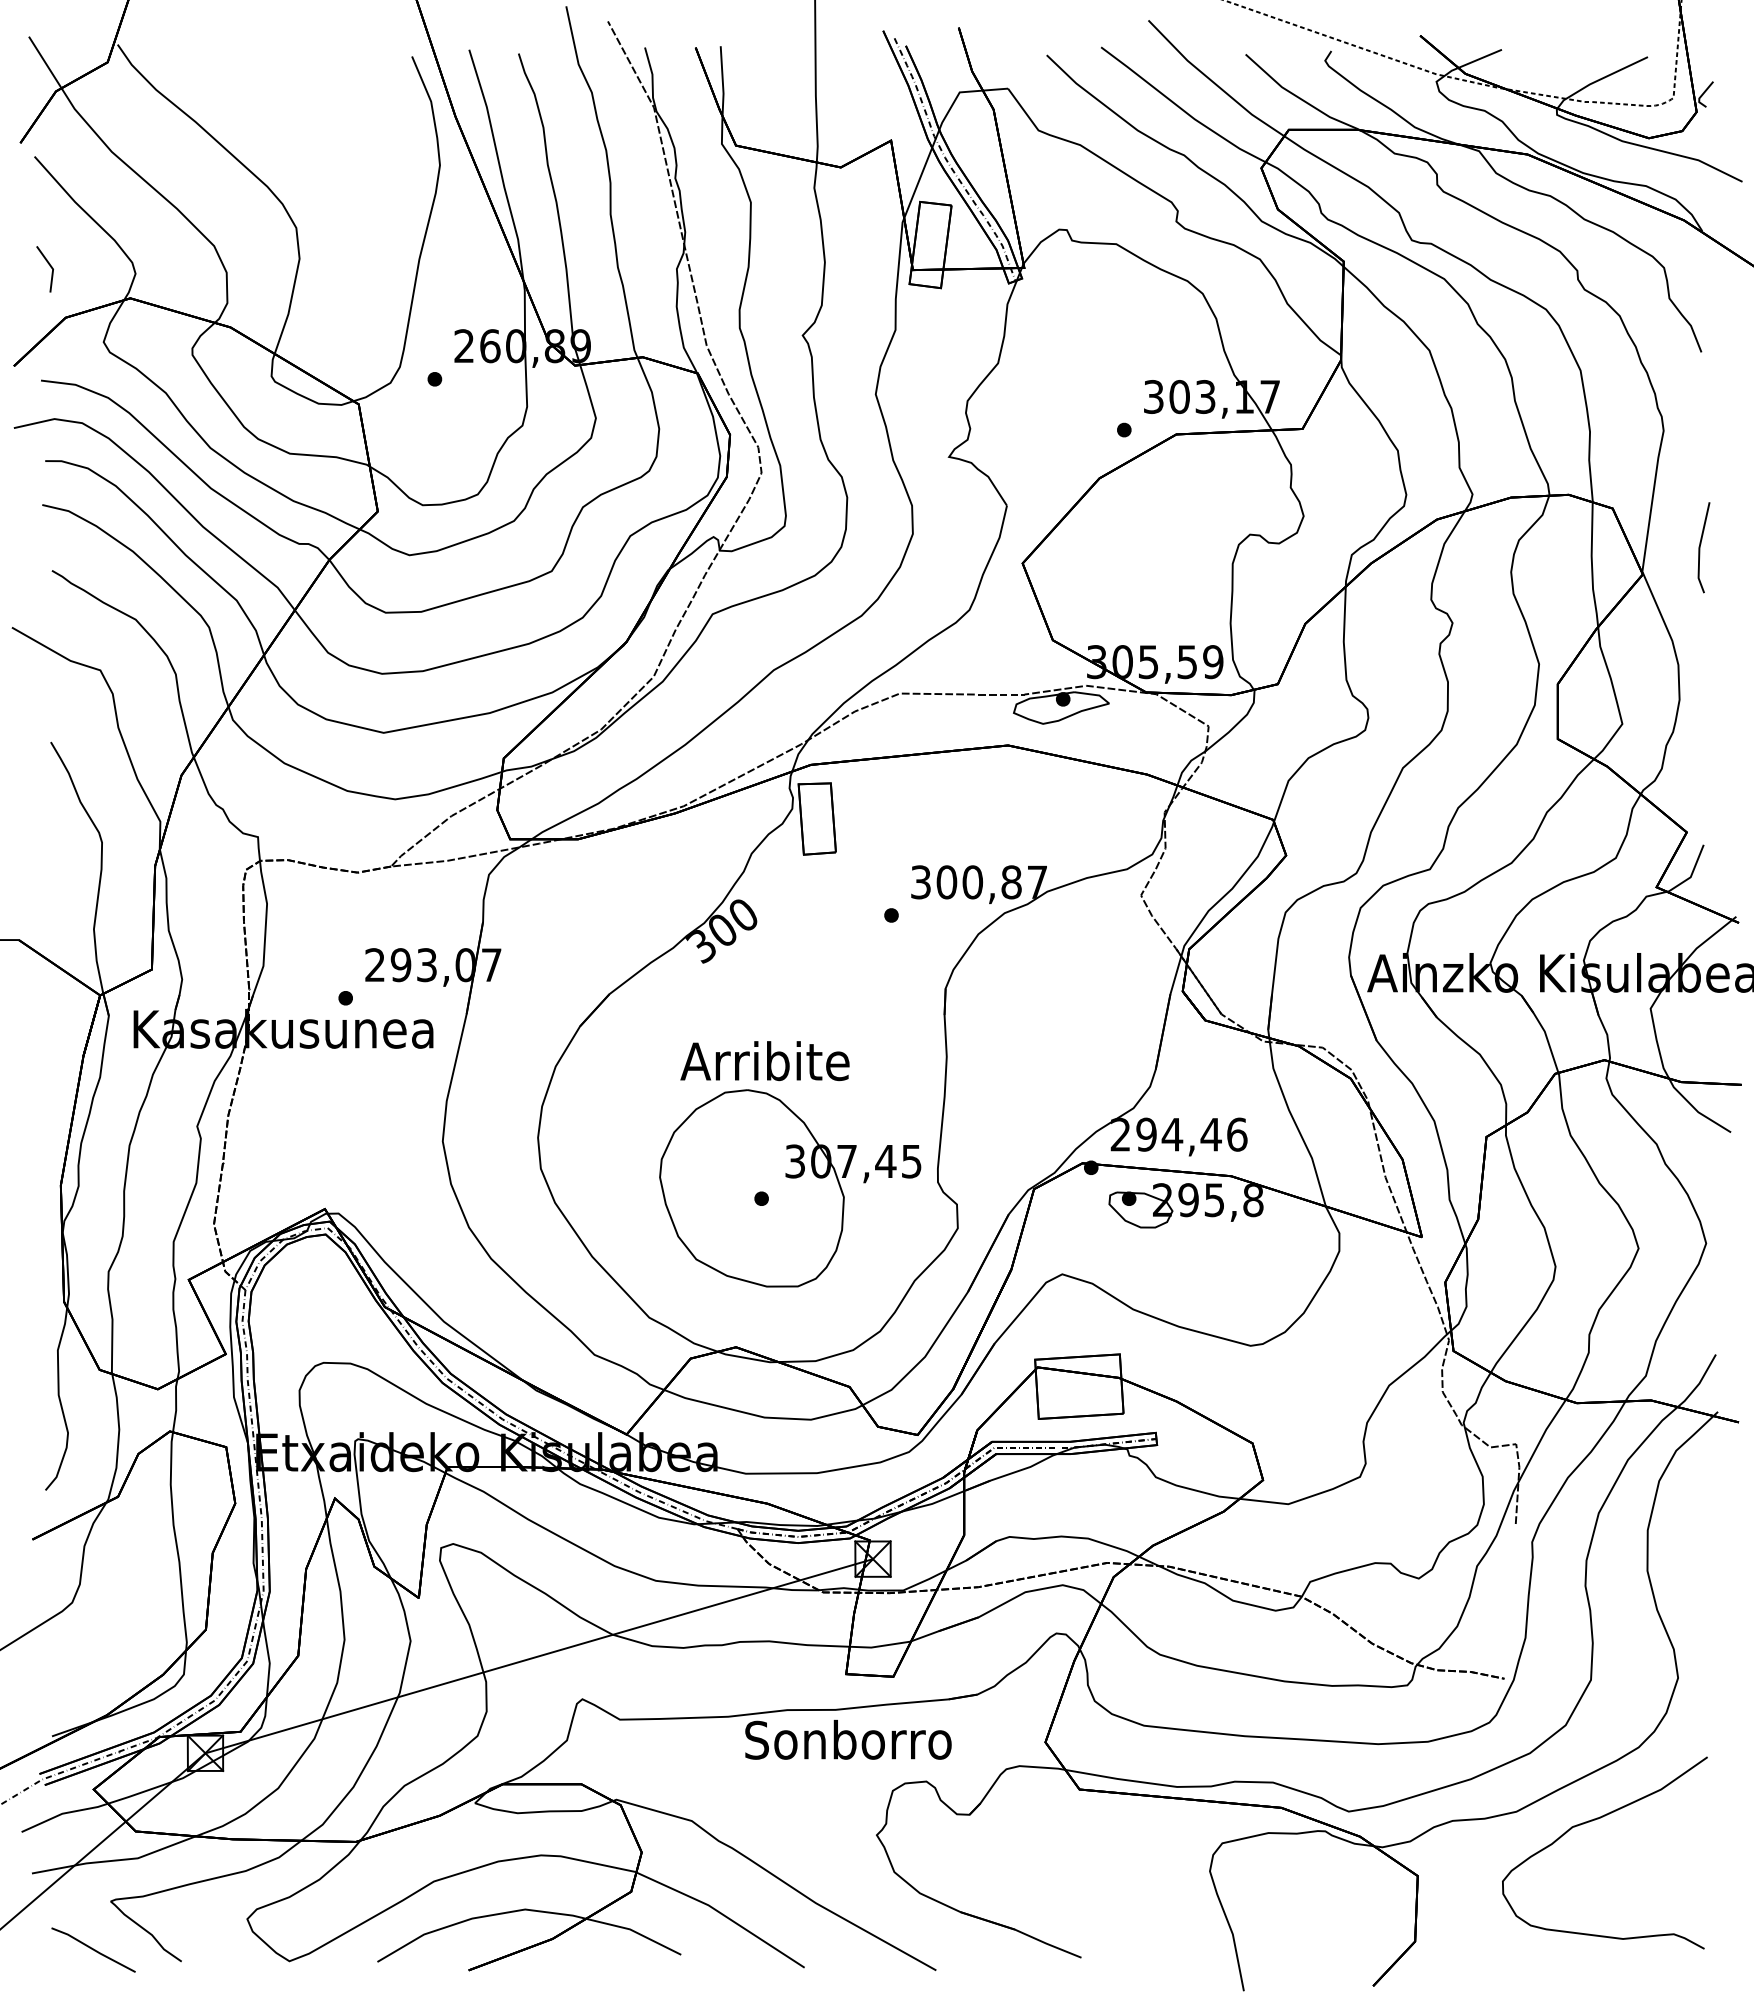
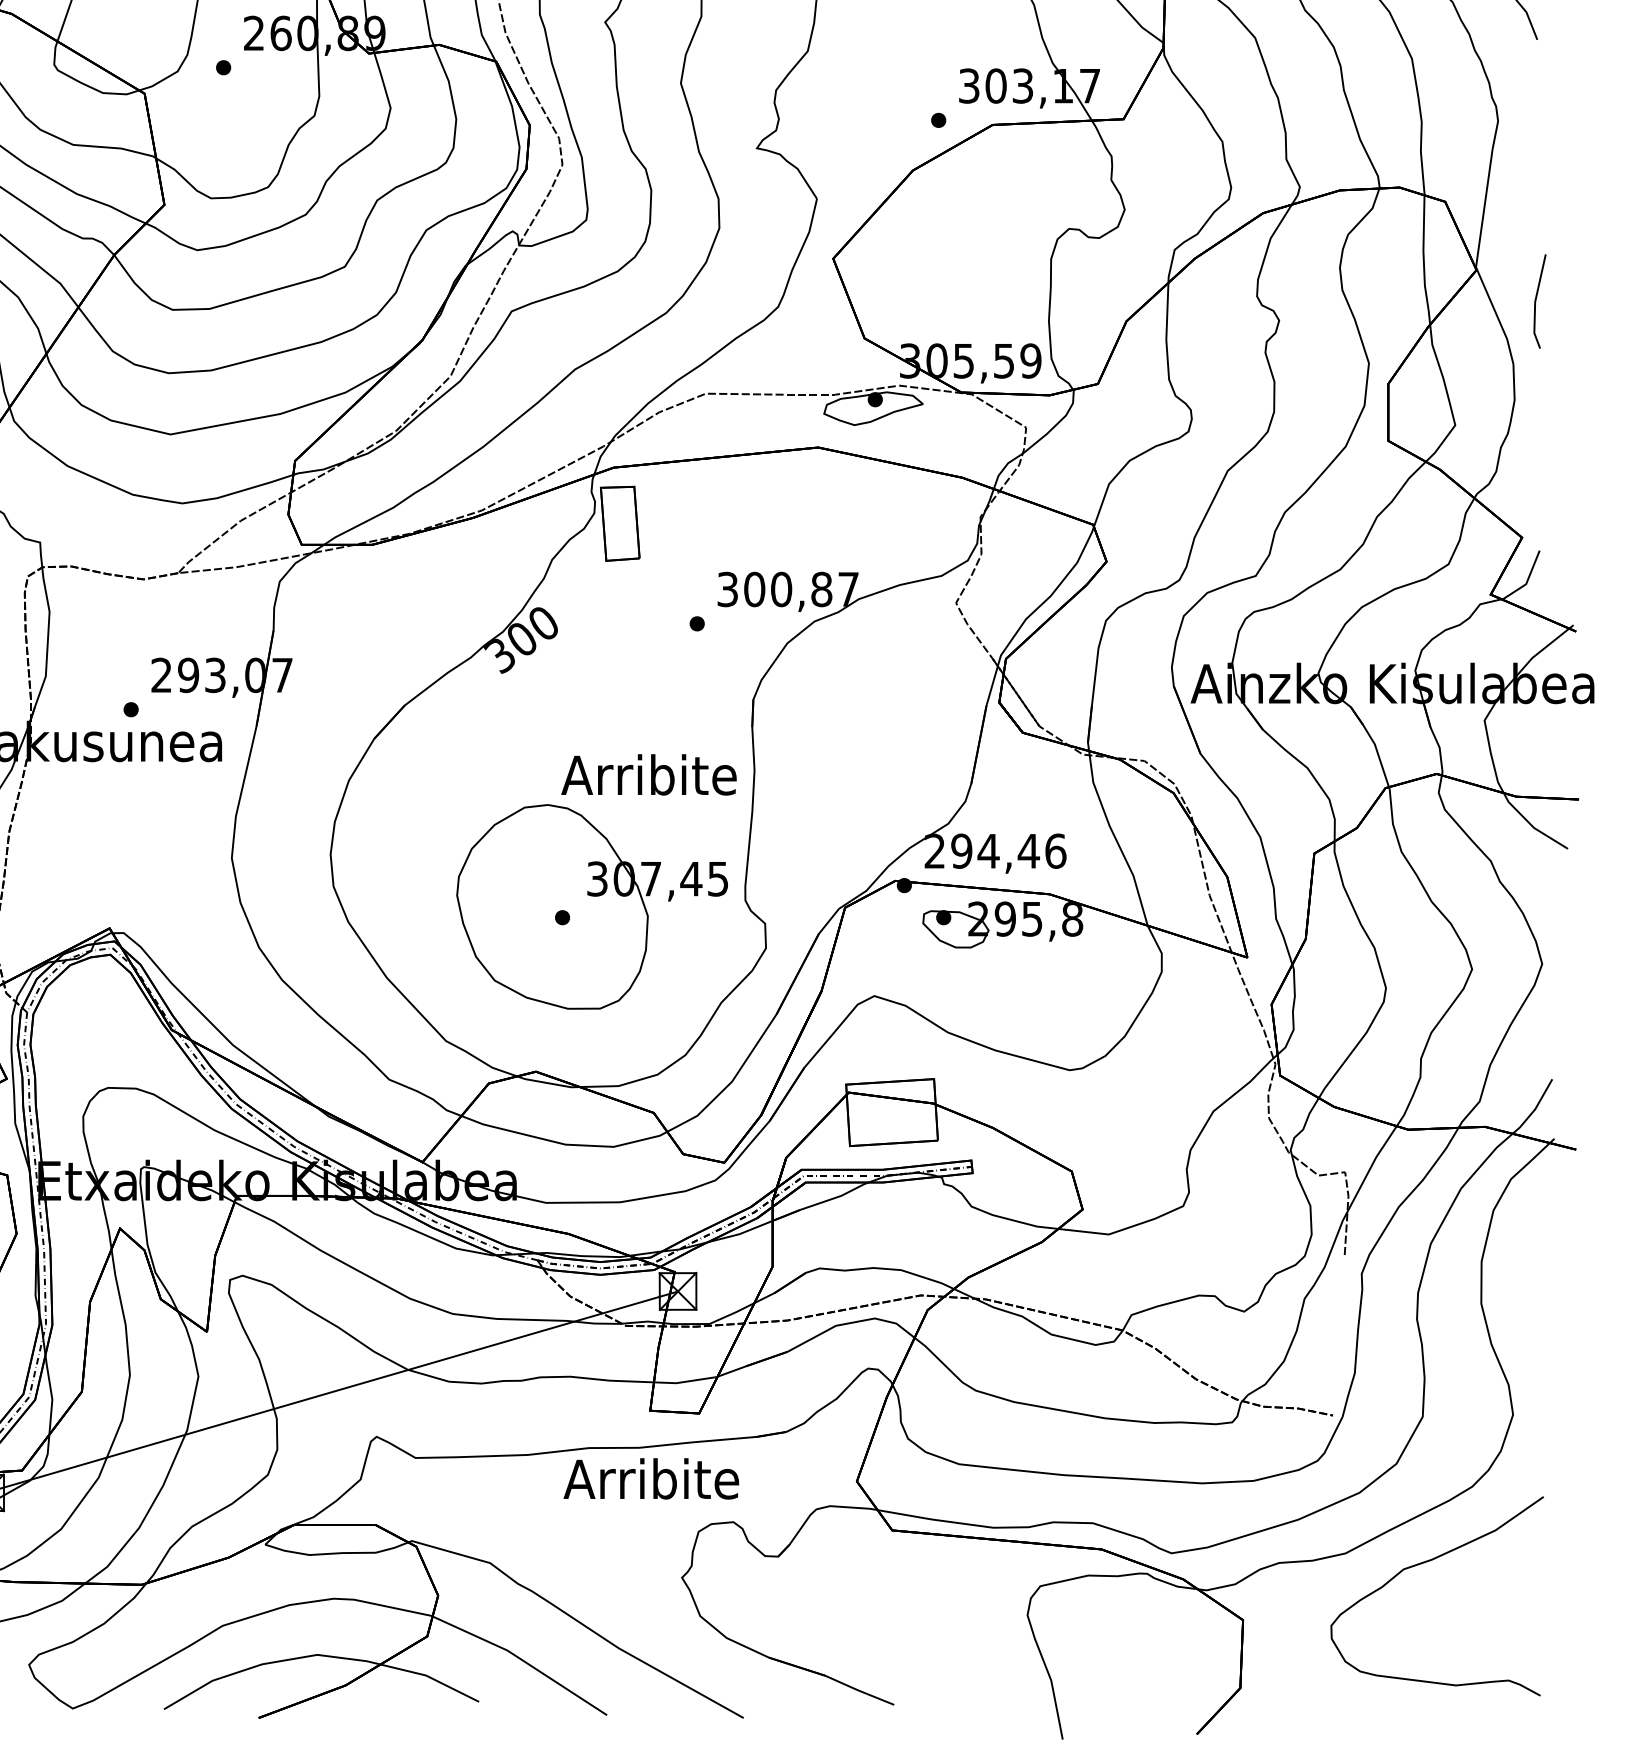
line: (1700, 547) -> (1536, 301), moved
text: (764, 1061) -> (648, 775), moved
text: (848, 1739) -> (652, 1478), Sonborro -> Arribite

